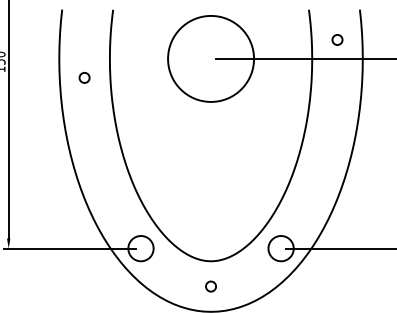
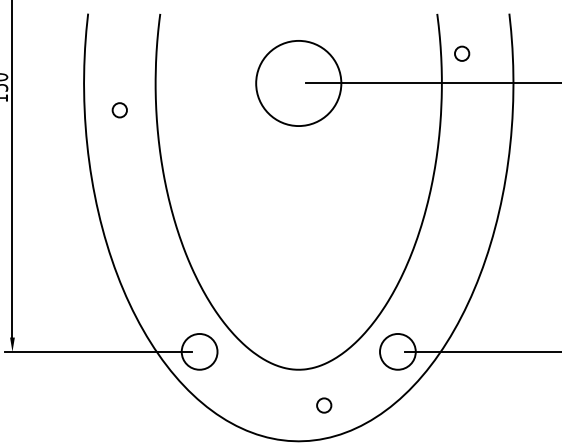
circle: (337, 39) -> (462, 53), moved
circle: (211, 58) -> (299, 82), size x0.7
circle: (210, 286) -> (323, 405), moved

